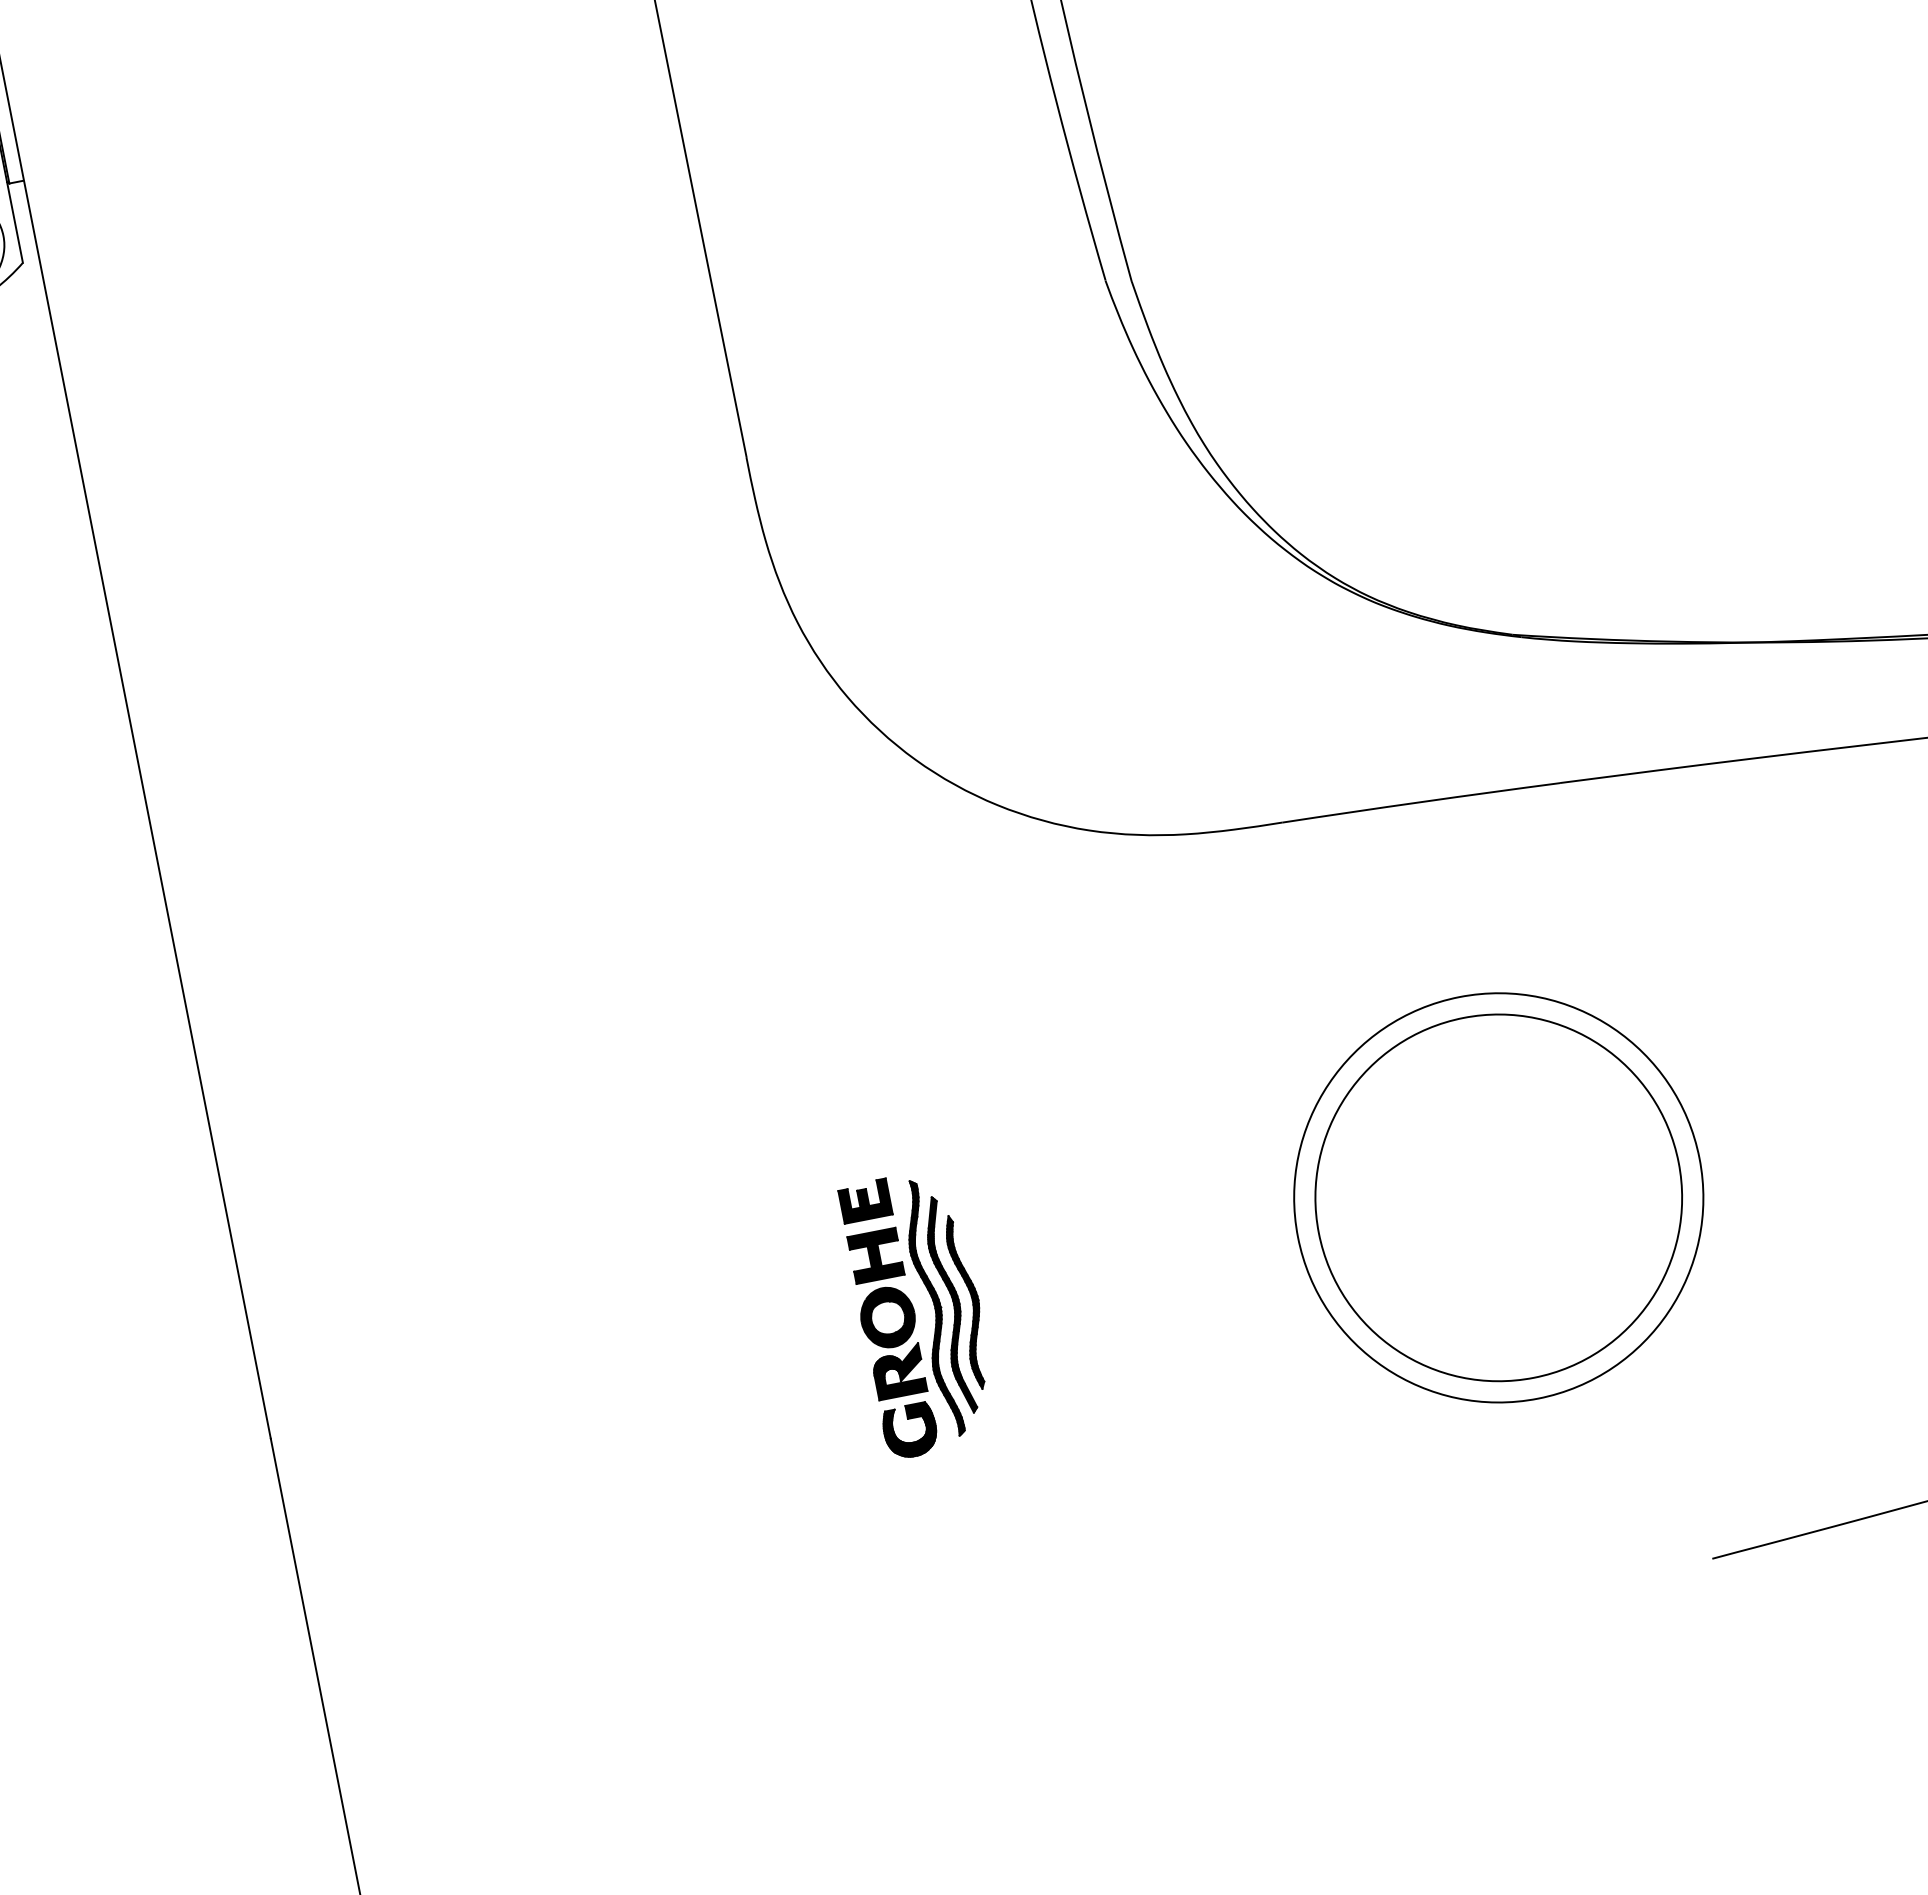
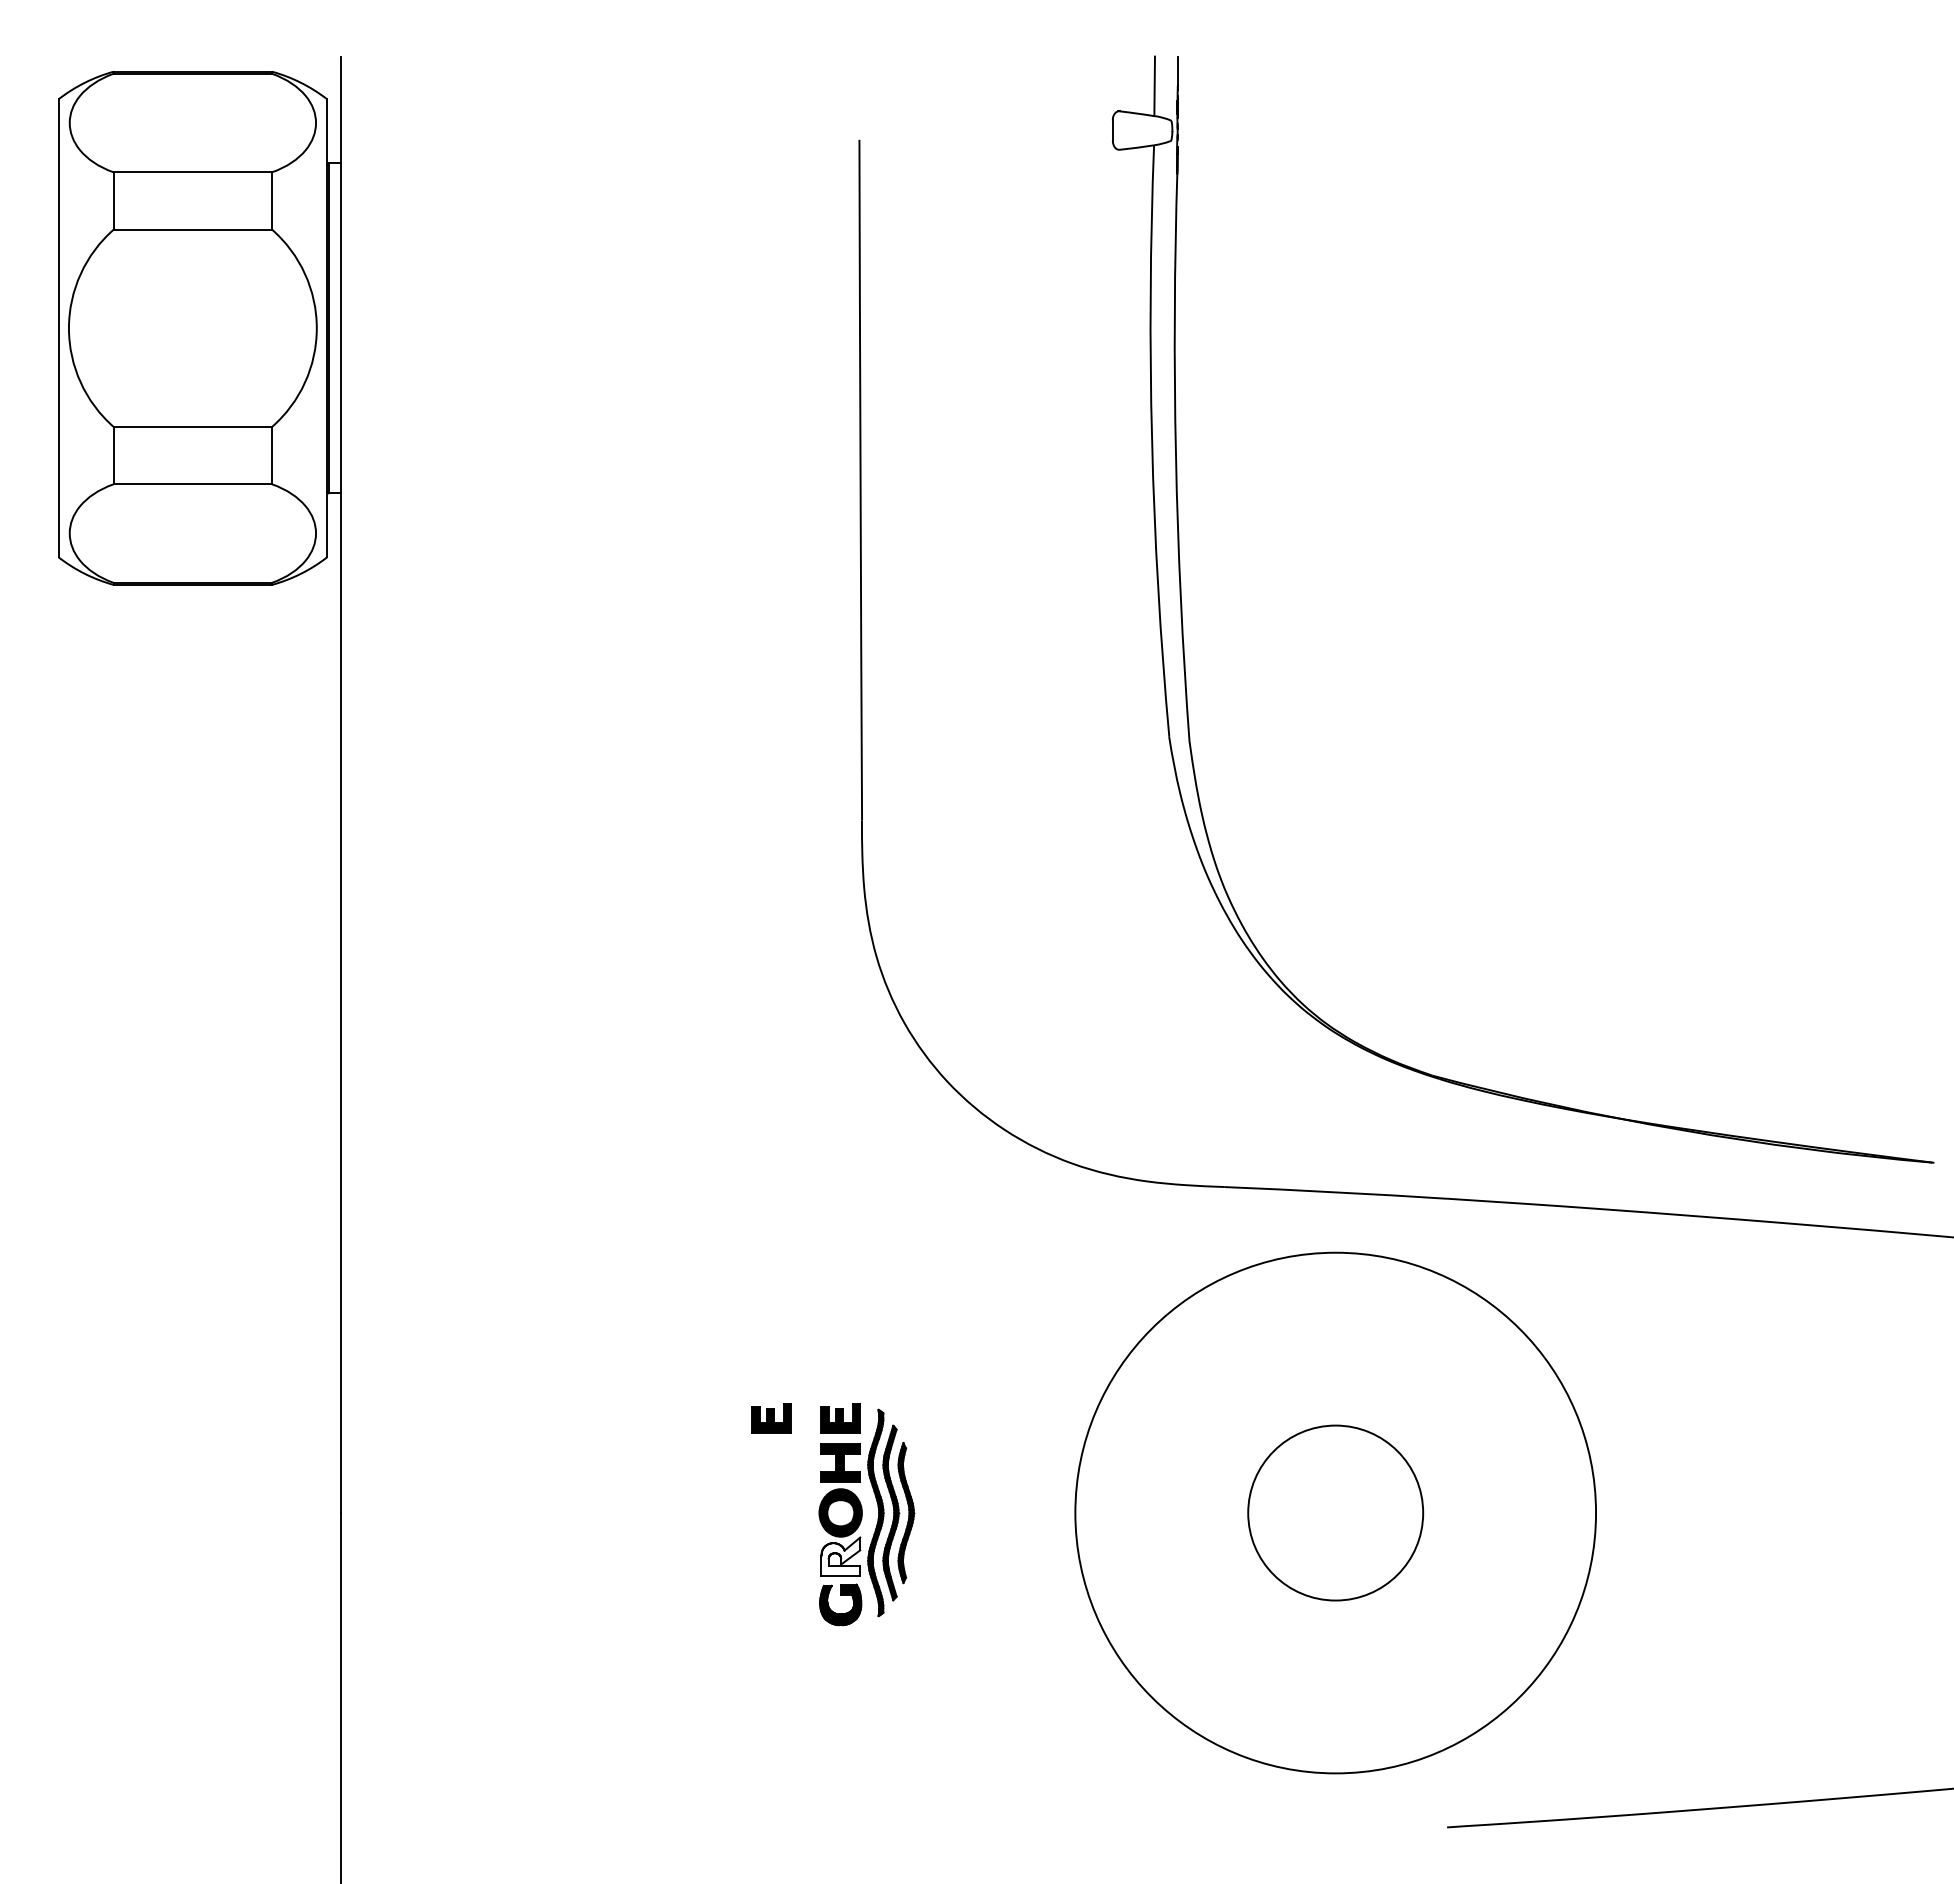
circle: (1498, 1197) -> (1335, 1512), size x0.6
circle: (1498, 1197) -> (1335, 1512), size x1.6
part: (779, 1217) -> (771, 1418), added
fill: (898, 1371) -> (840, 1556), removed

